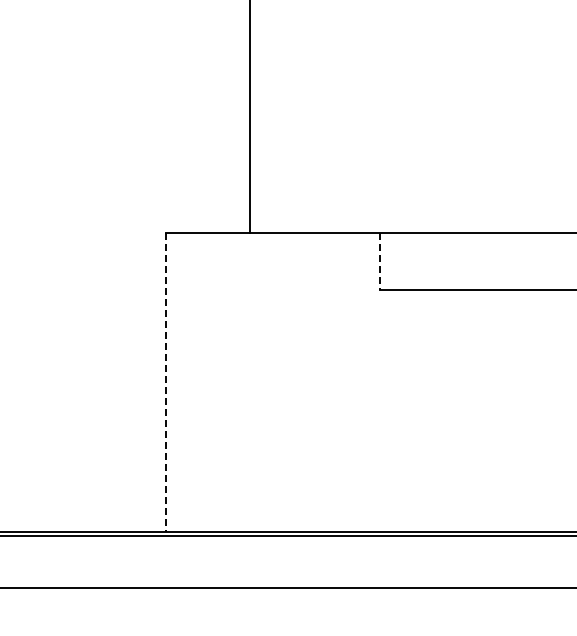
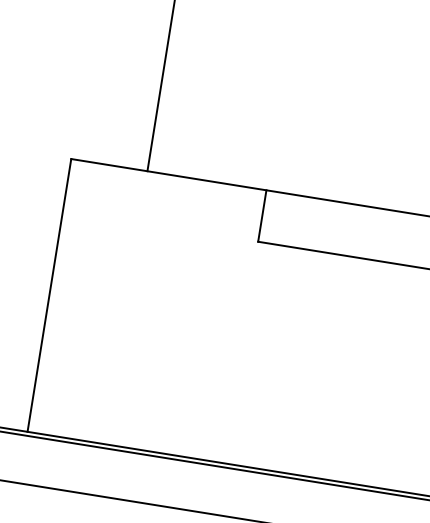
line: (379, 261) -> (261, 216), dashed -> solid
line: (166, 382) -> (49, 295), dashed -> solid

